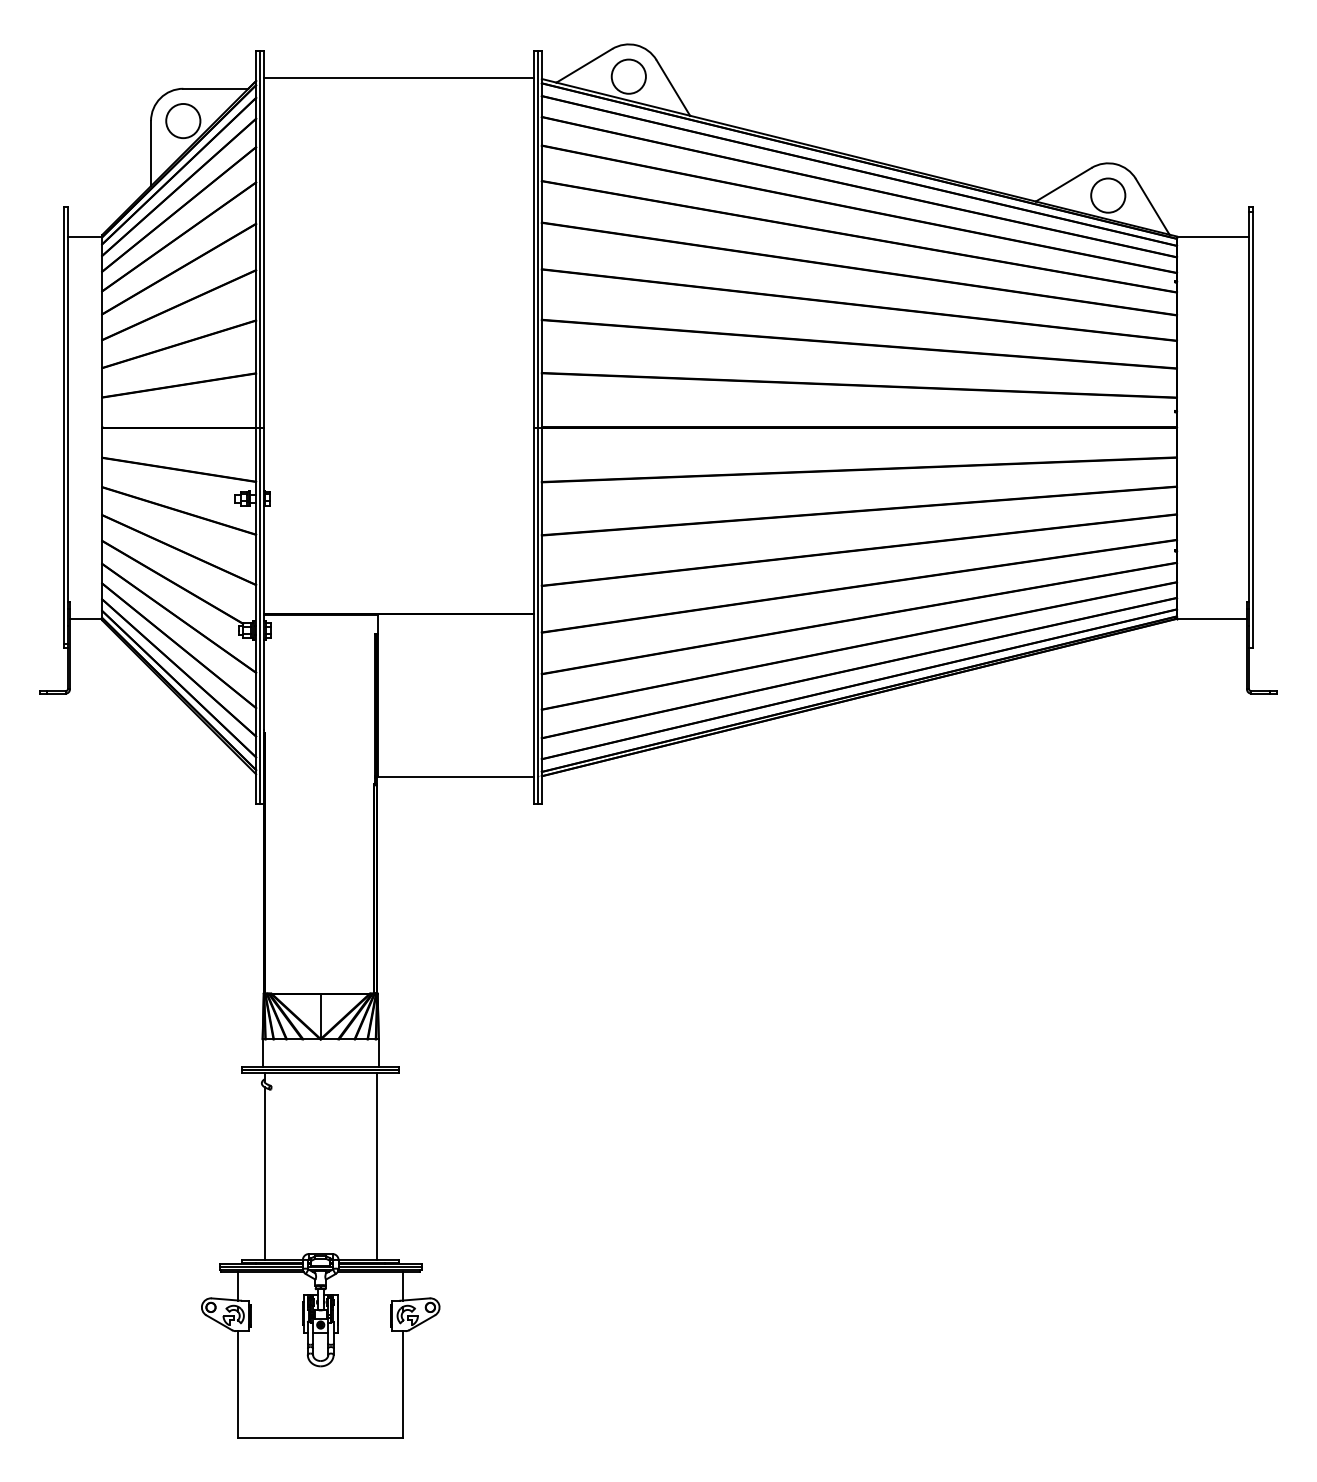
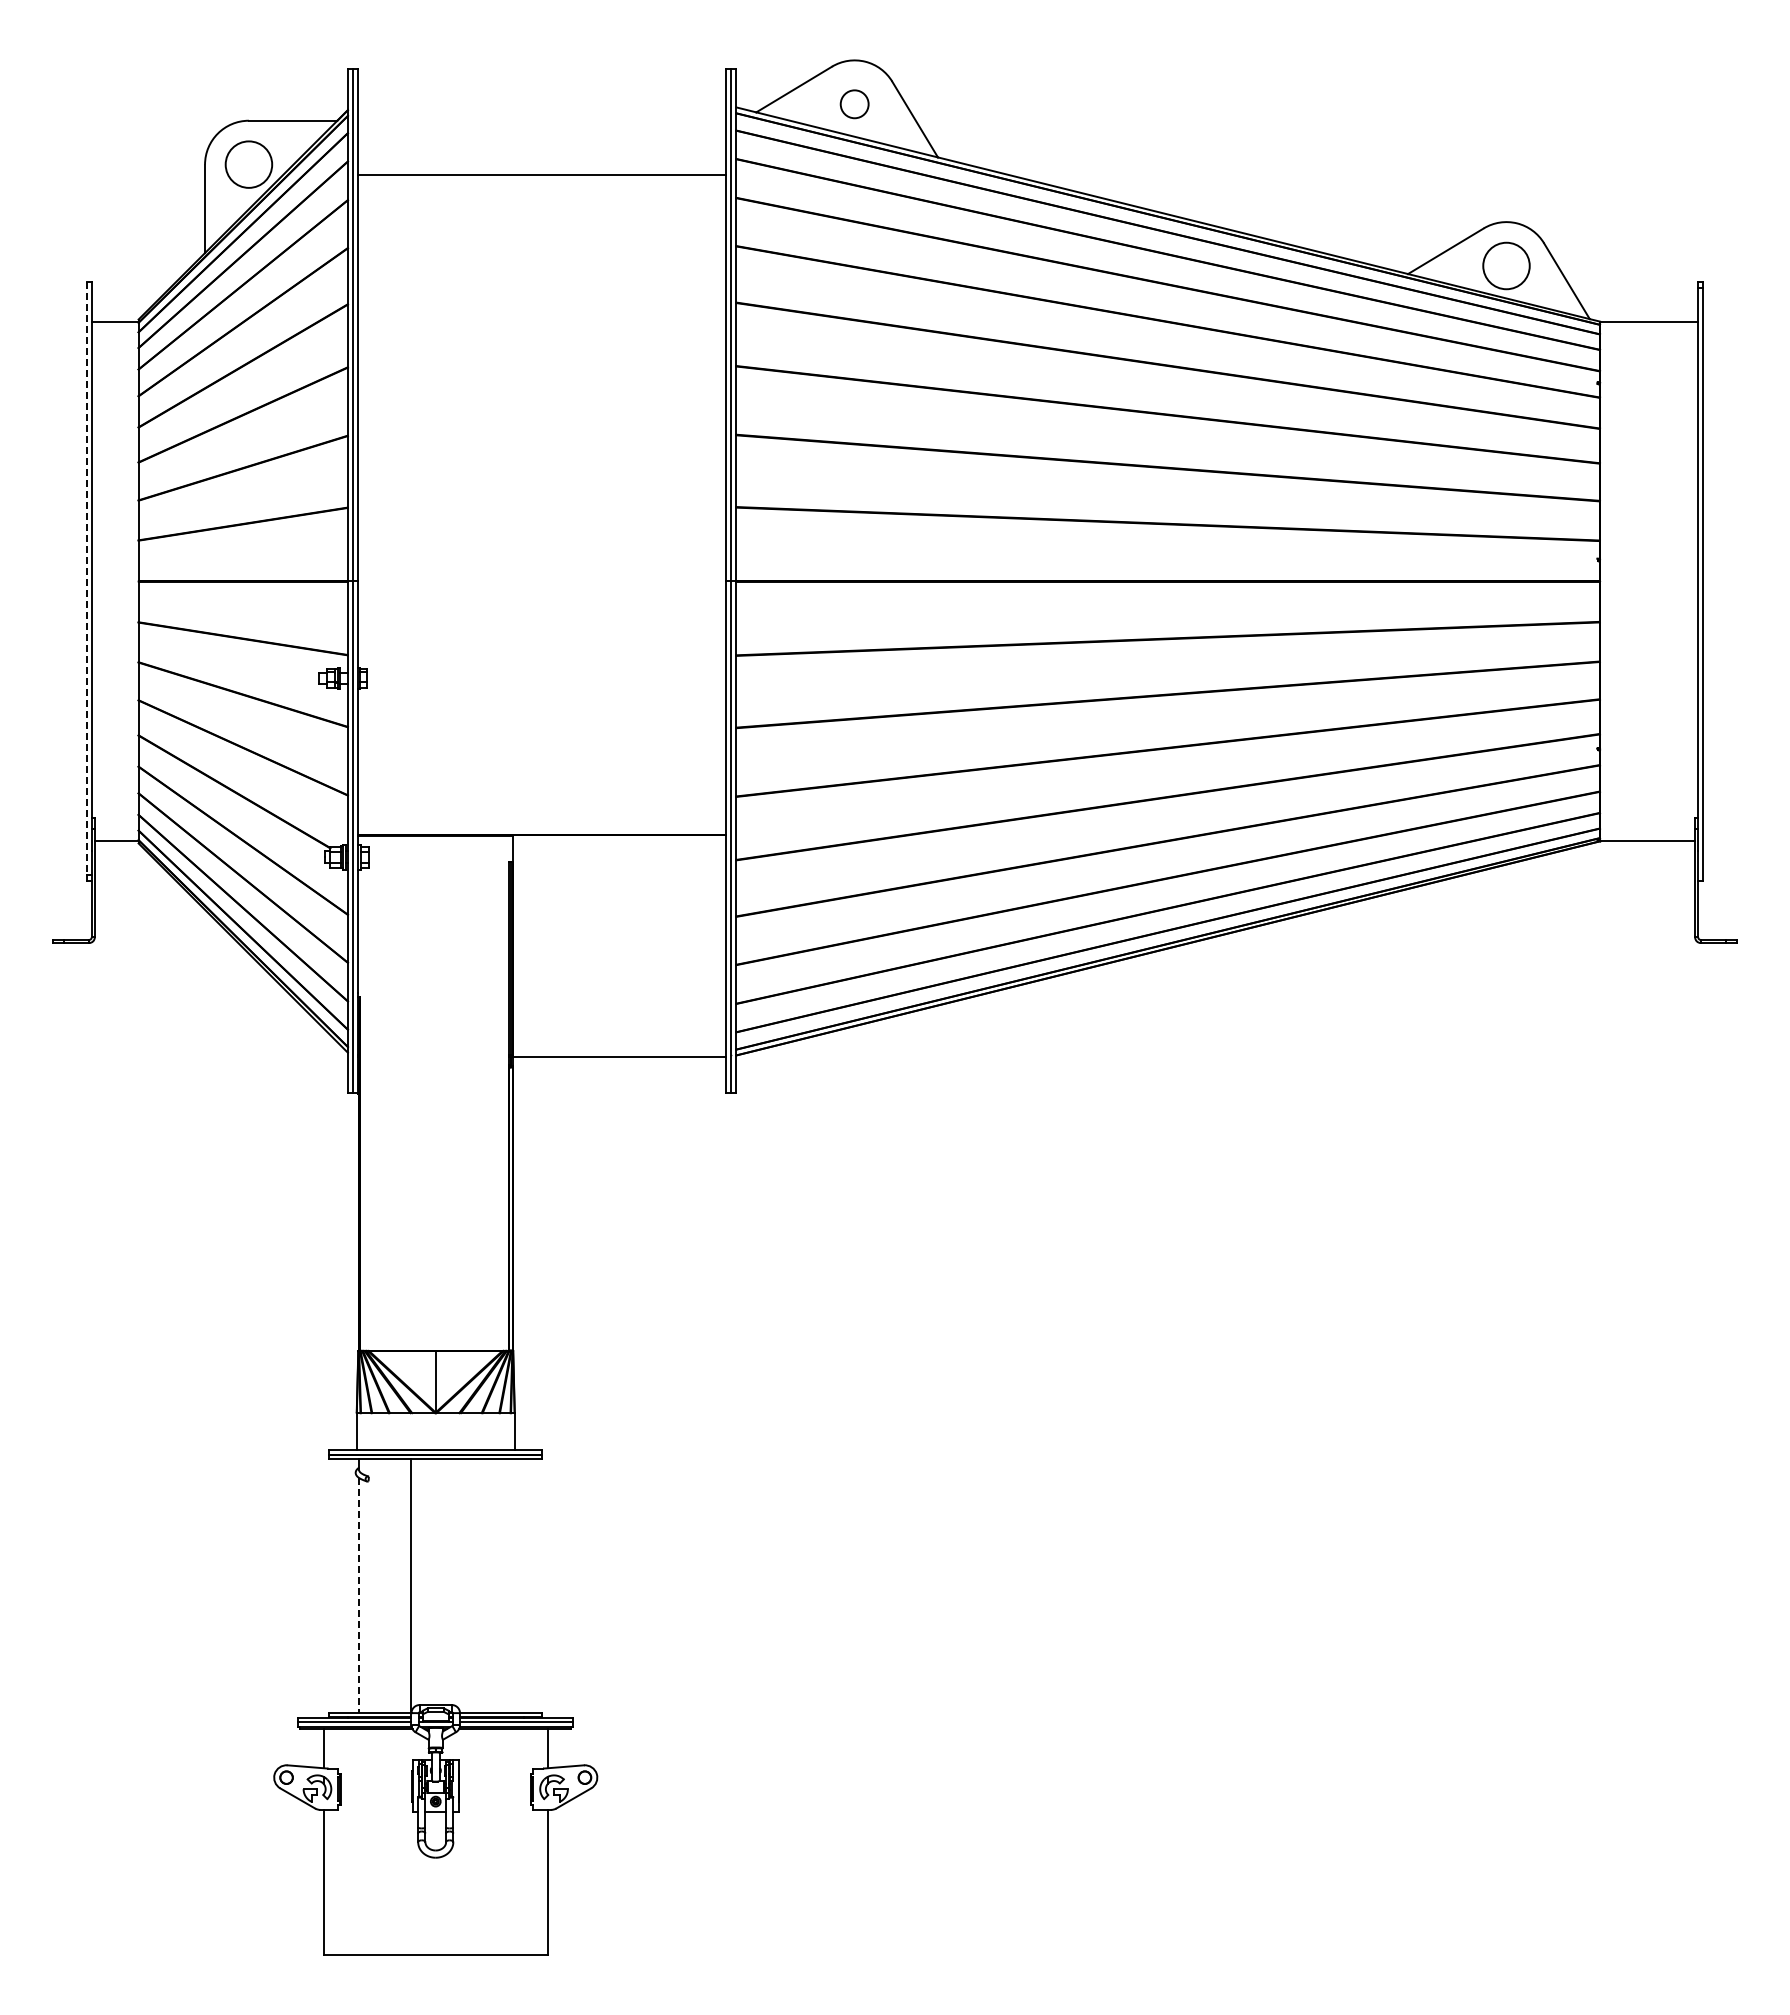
circle: (628, 76) -> (854, 104), size x0.6
line: (399, 78) -> (542, 175), moved
line: (63, 425) -> (86, 578), solid -> dashed
line: (377, 1166) -> (411, 1586), moved
line: (264, 1174) -> (359, 1596), solid -> dashed

